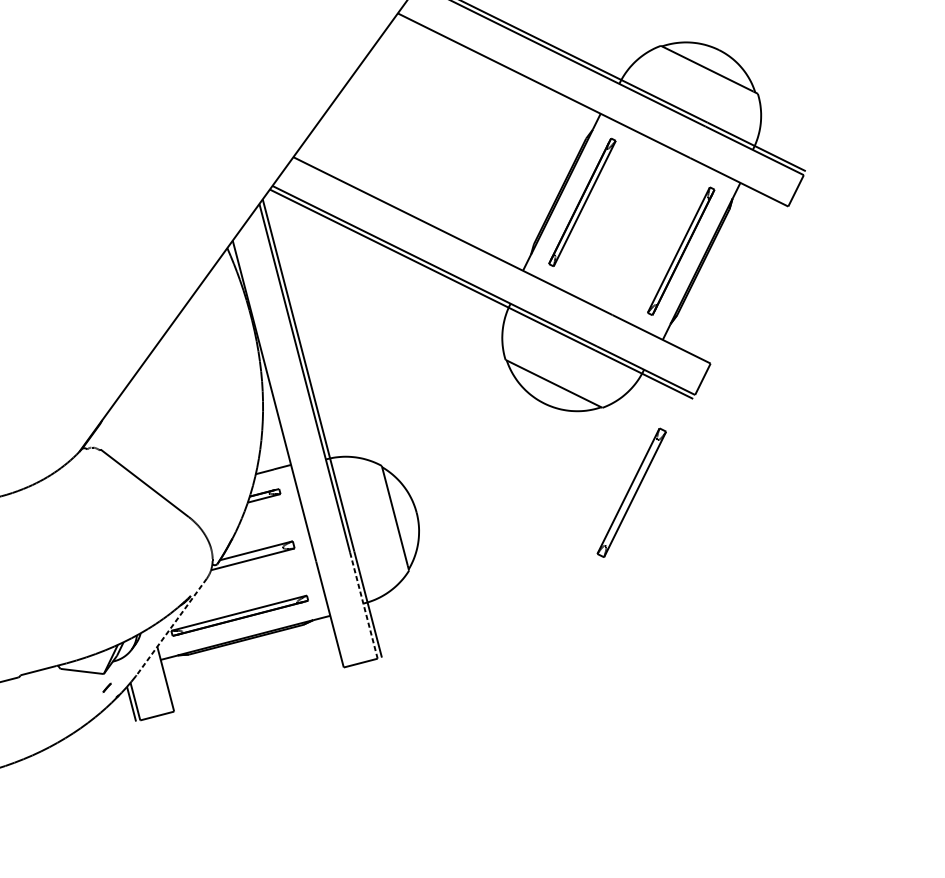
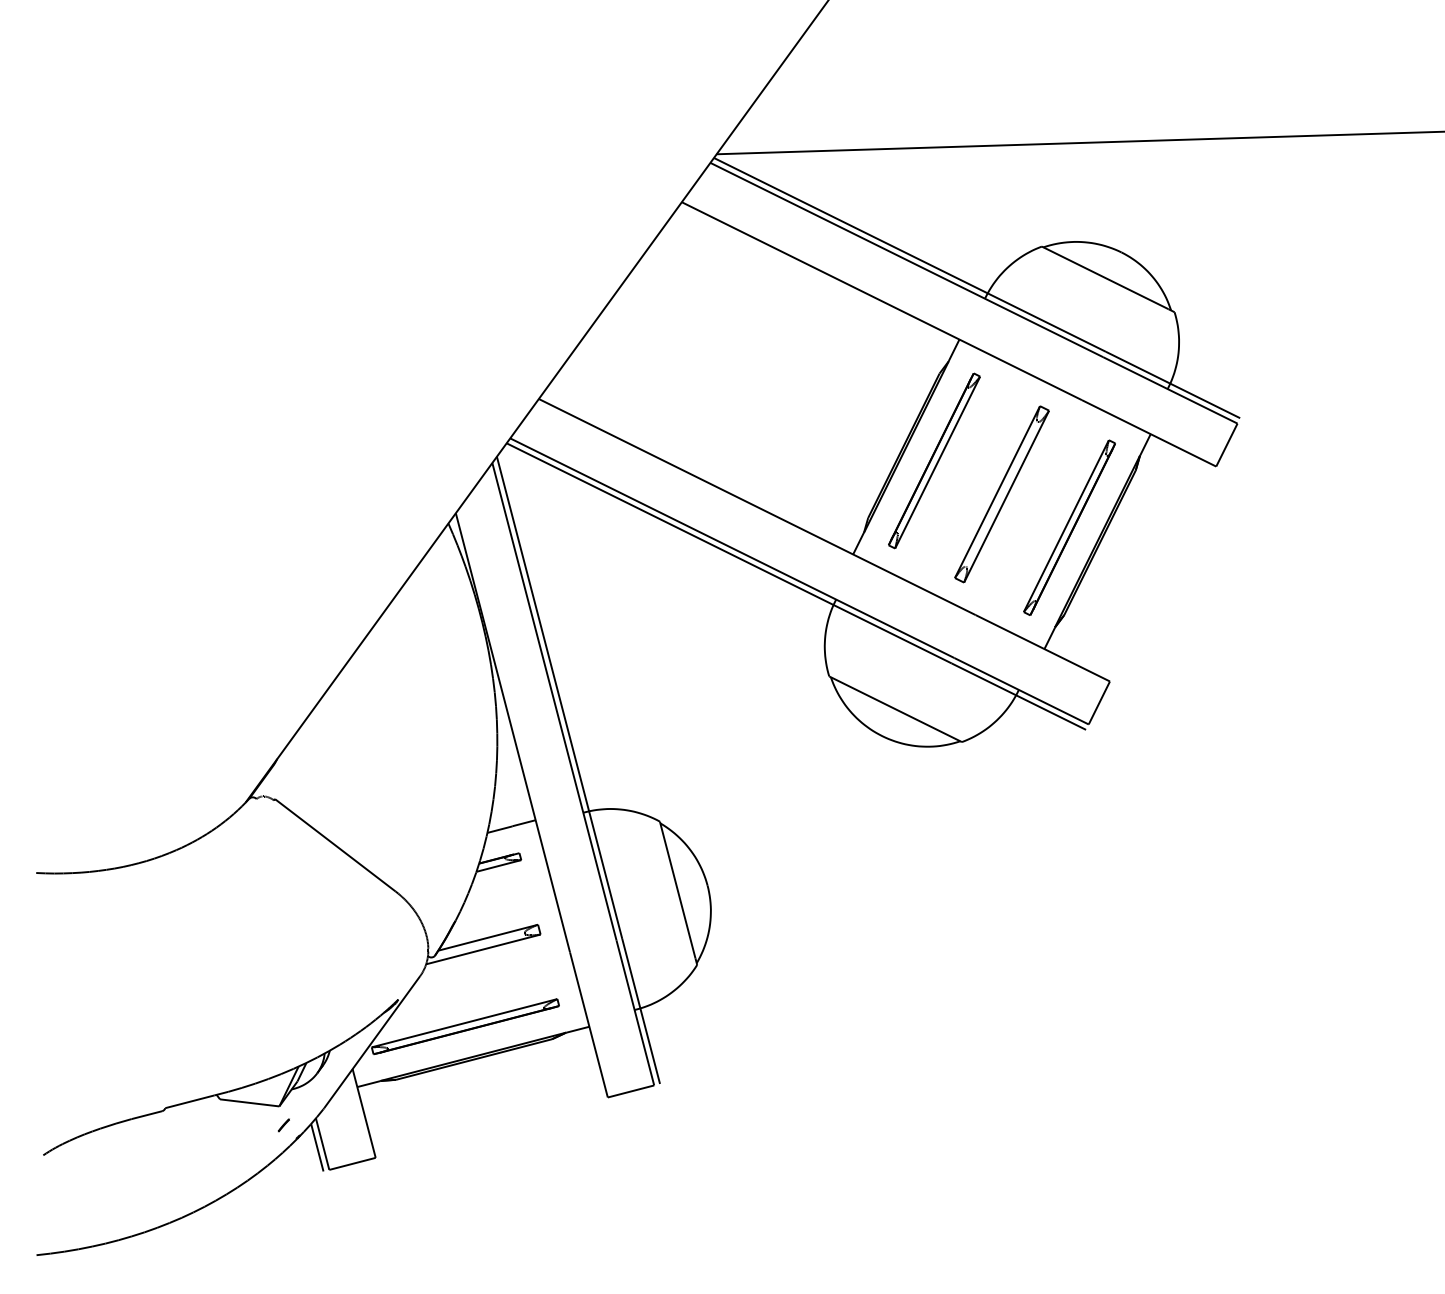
part: (631, 492) -> (1001, 494), moved
line: (364, 605) -> (635, 1012), dashed -> solid
line: (171, 627) -> (372, 1042), dashed -> solid

